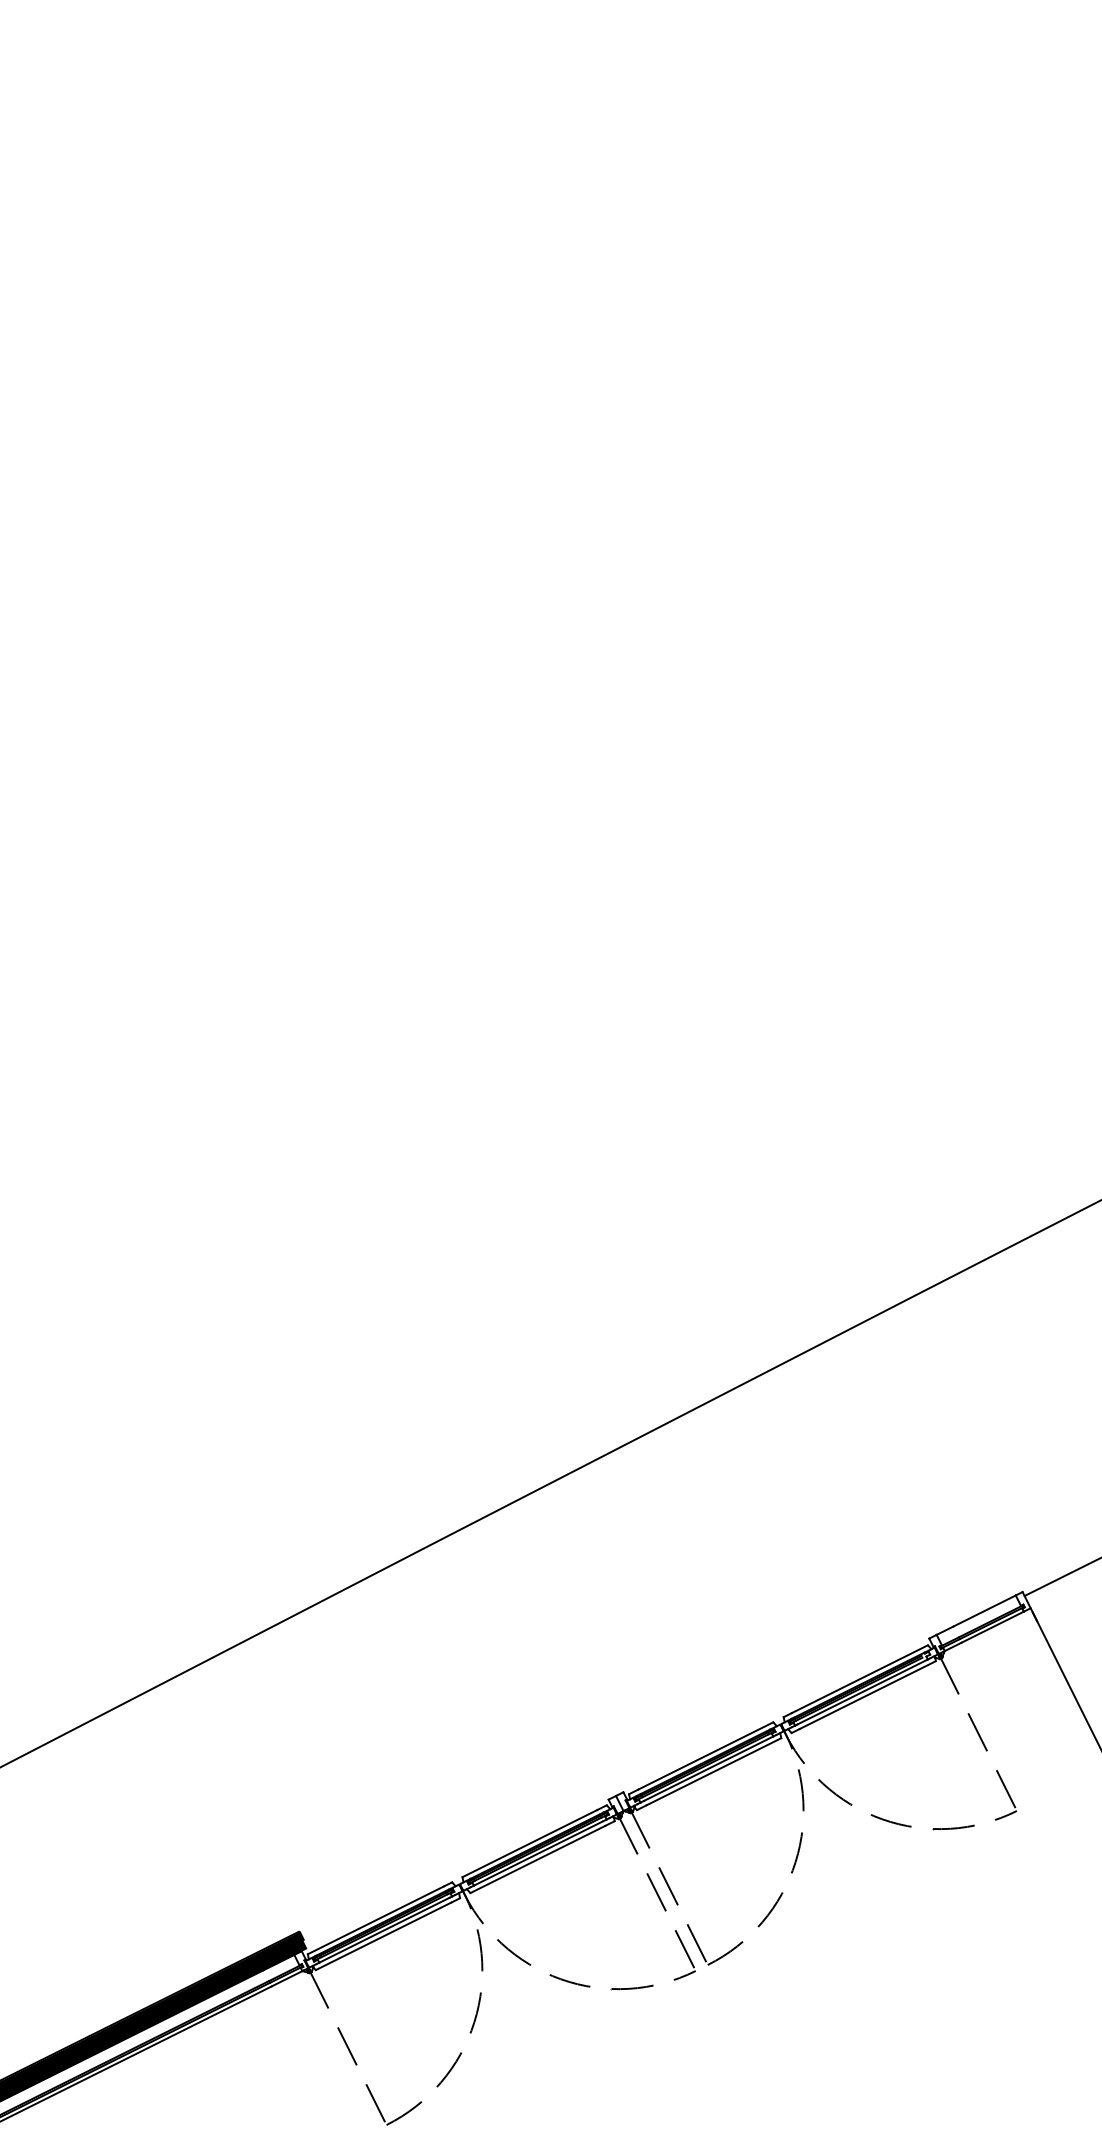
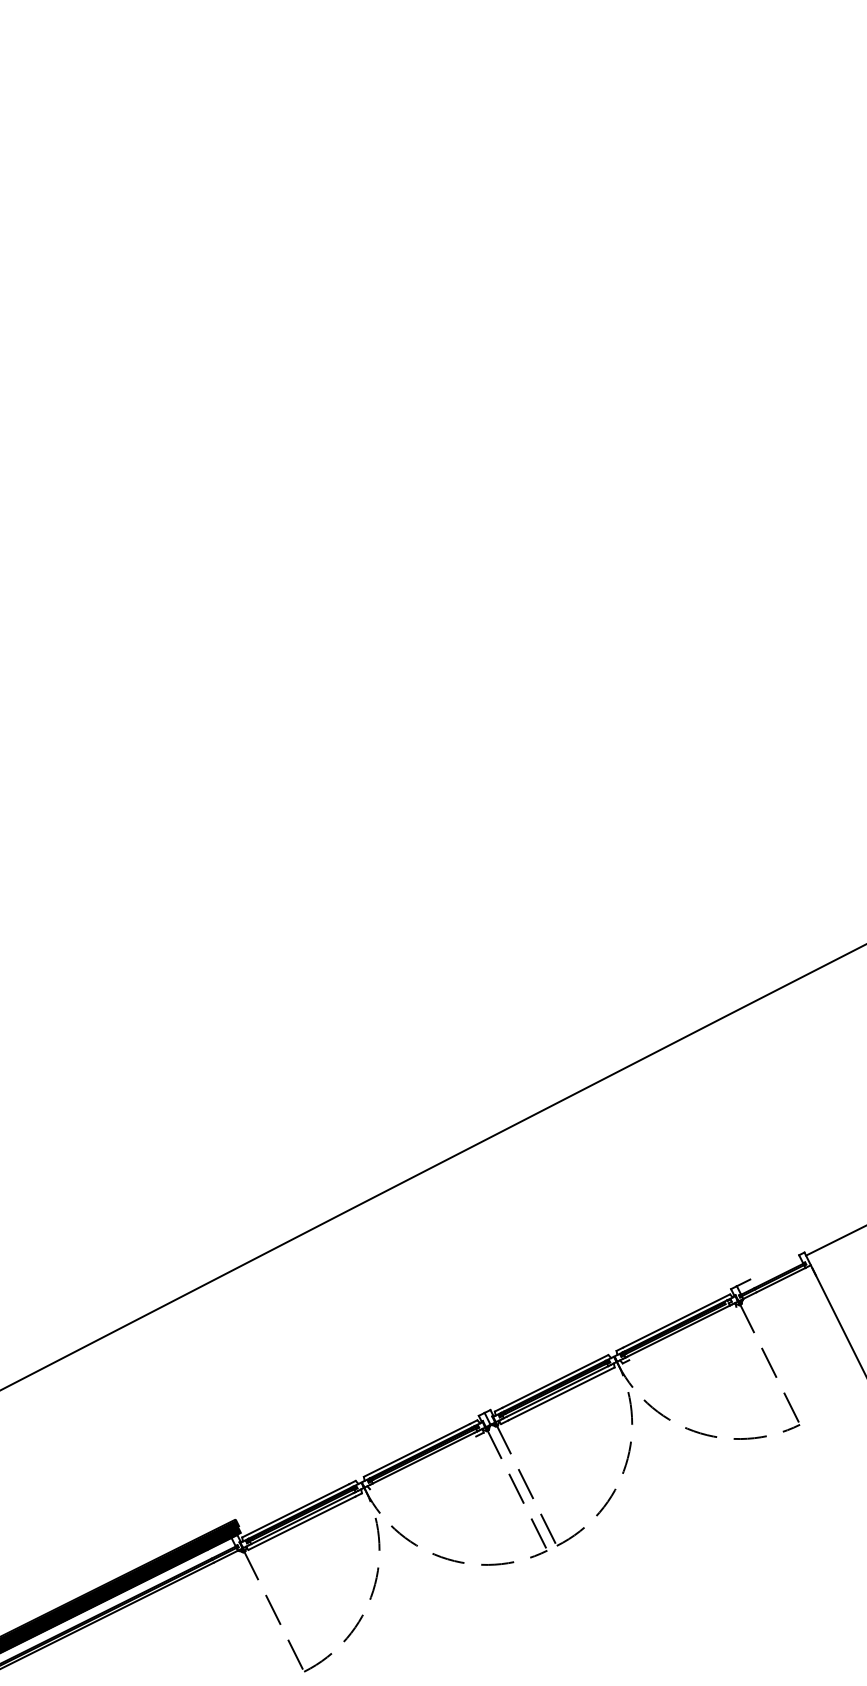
line: (984, 1610) -> (774, 1267), removed
line: (867, 1694) -> (682, 1333), removed
line: (537, 1859) -> (422, 1462), removed

